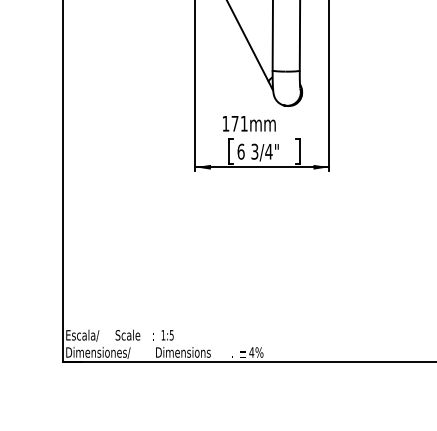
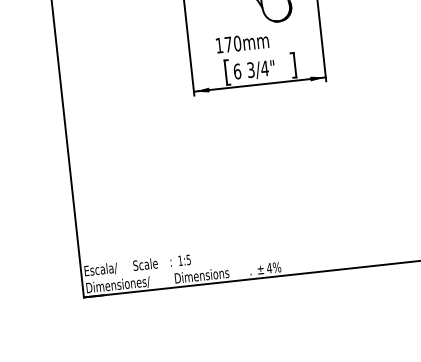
text: (243, 123) -> (236, 43), 171mm -> 170mm

